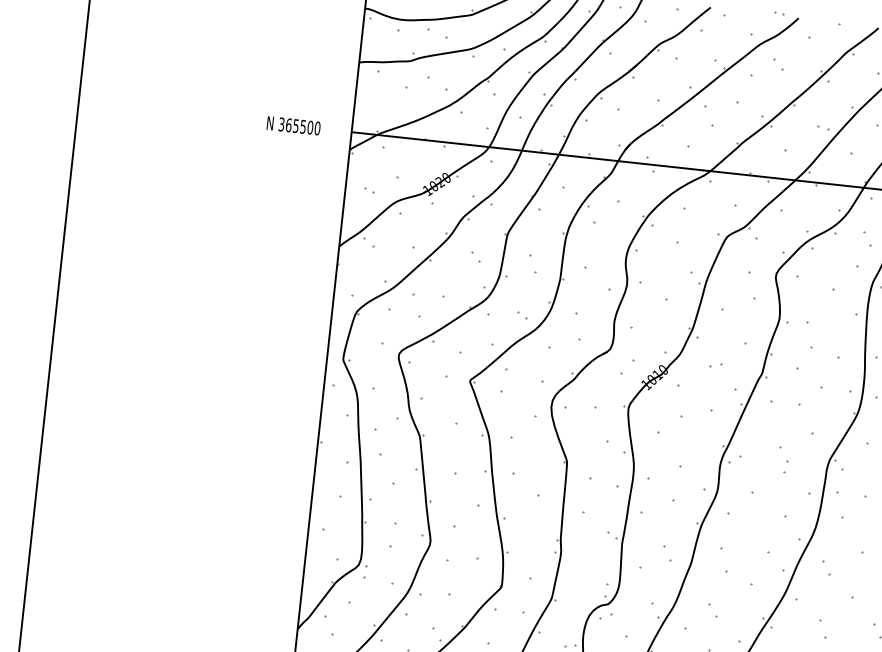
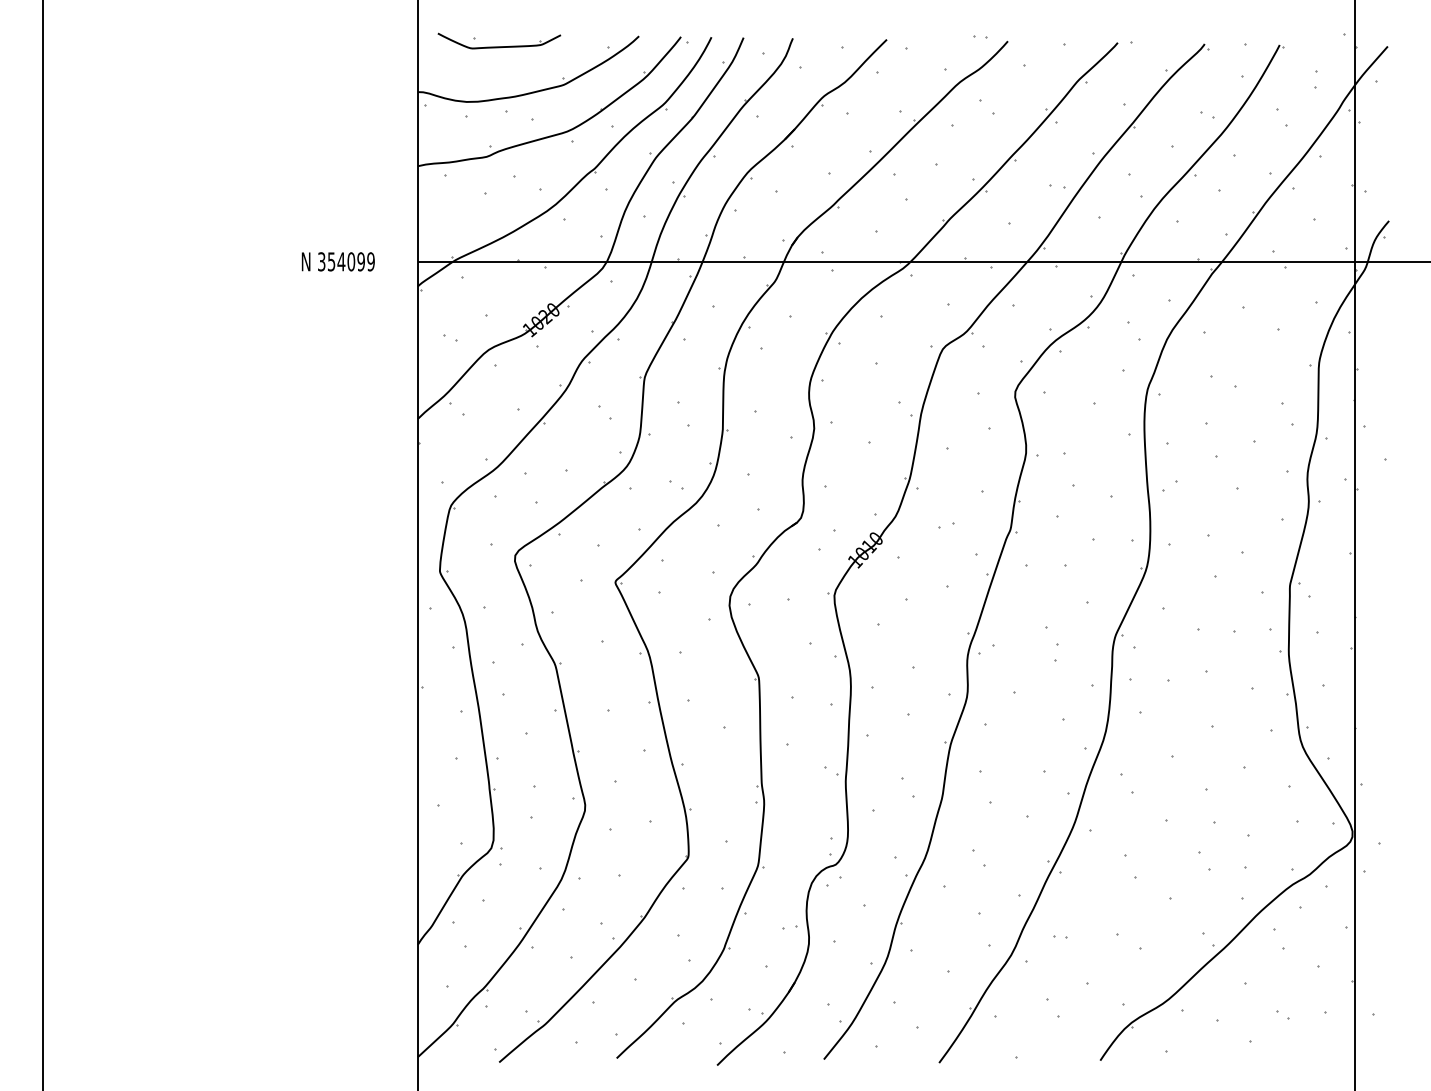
text: (302, 126) -> (350, 261), 365500 -> 354099

